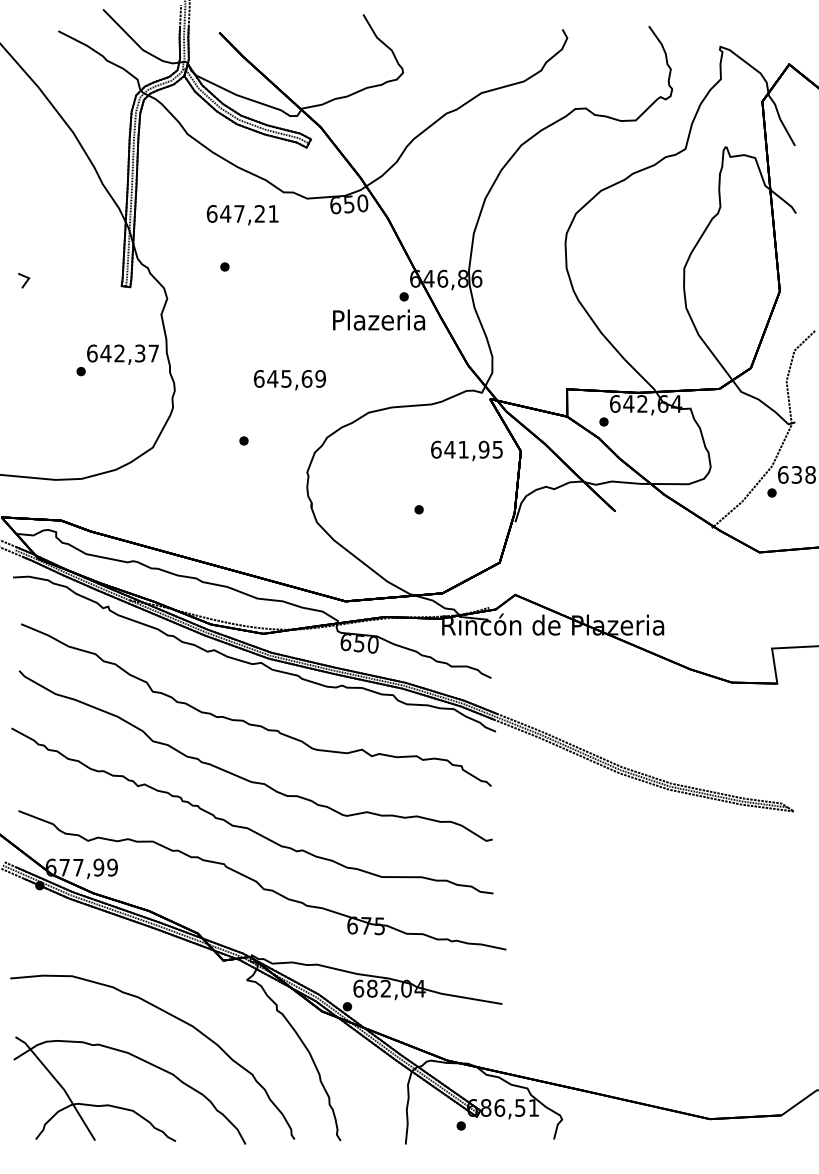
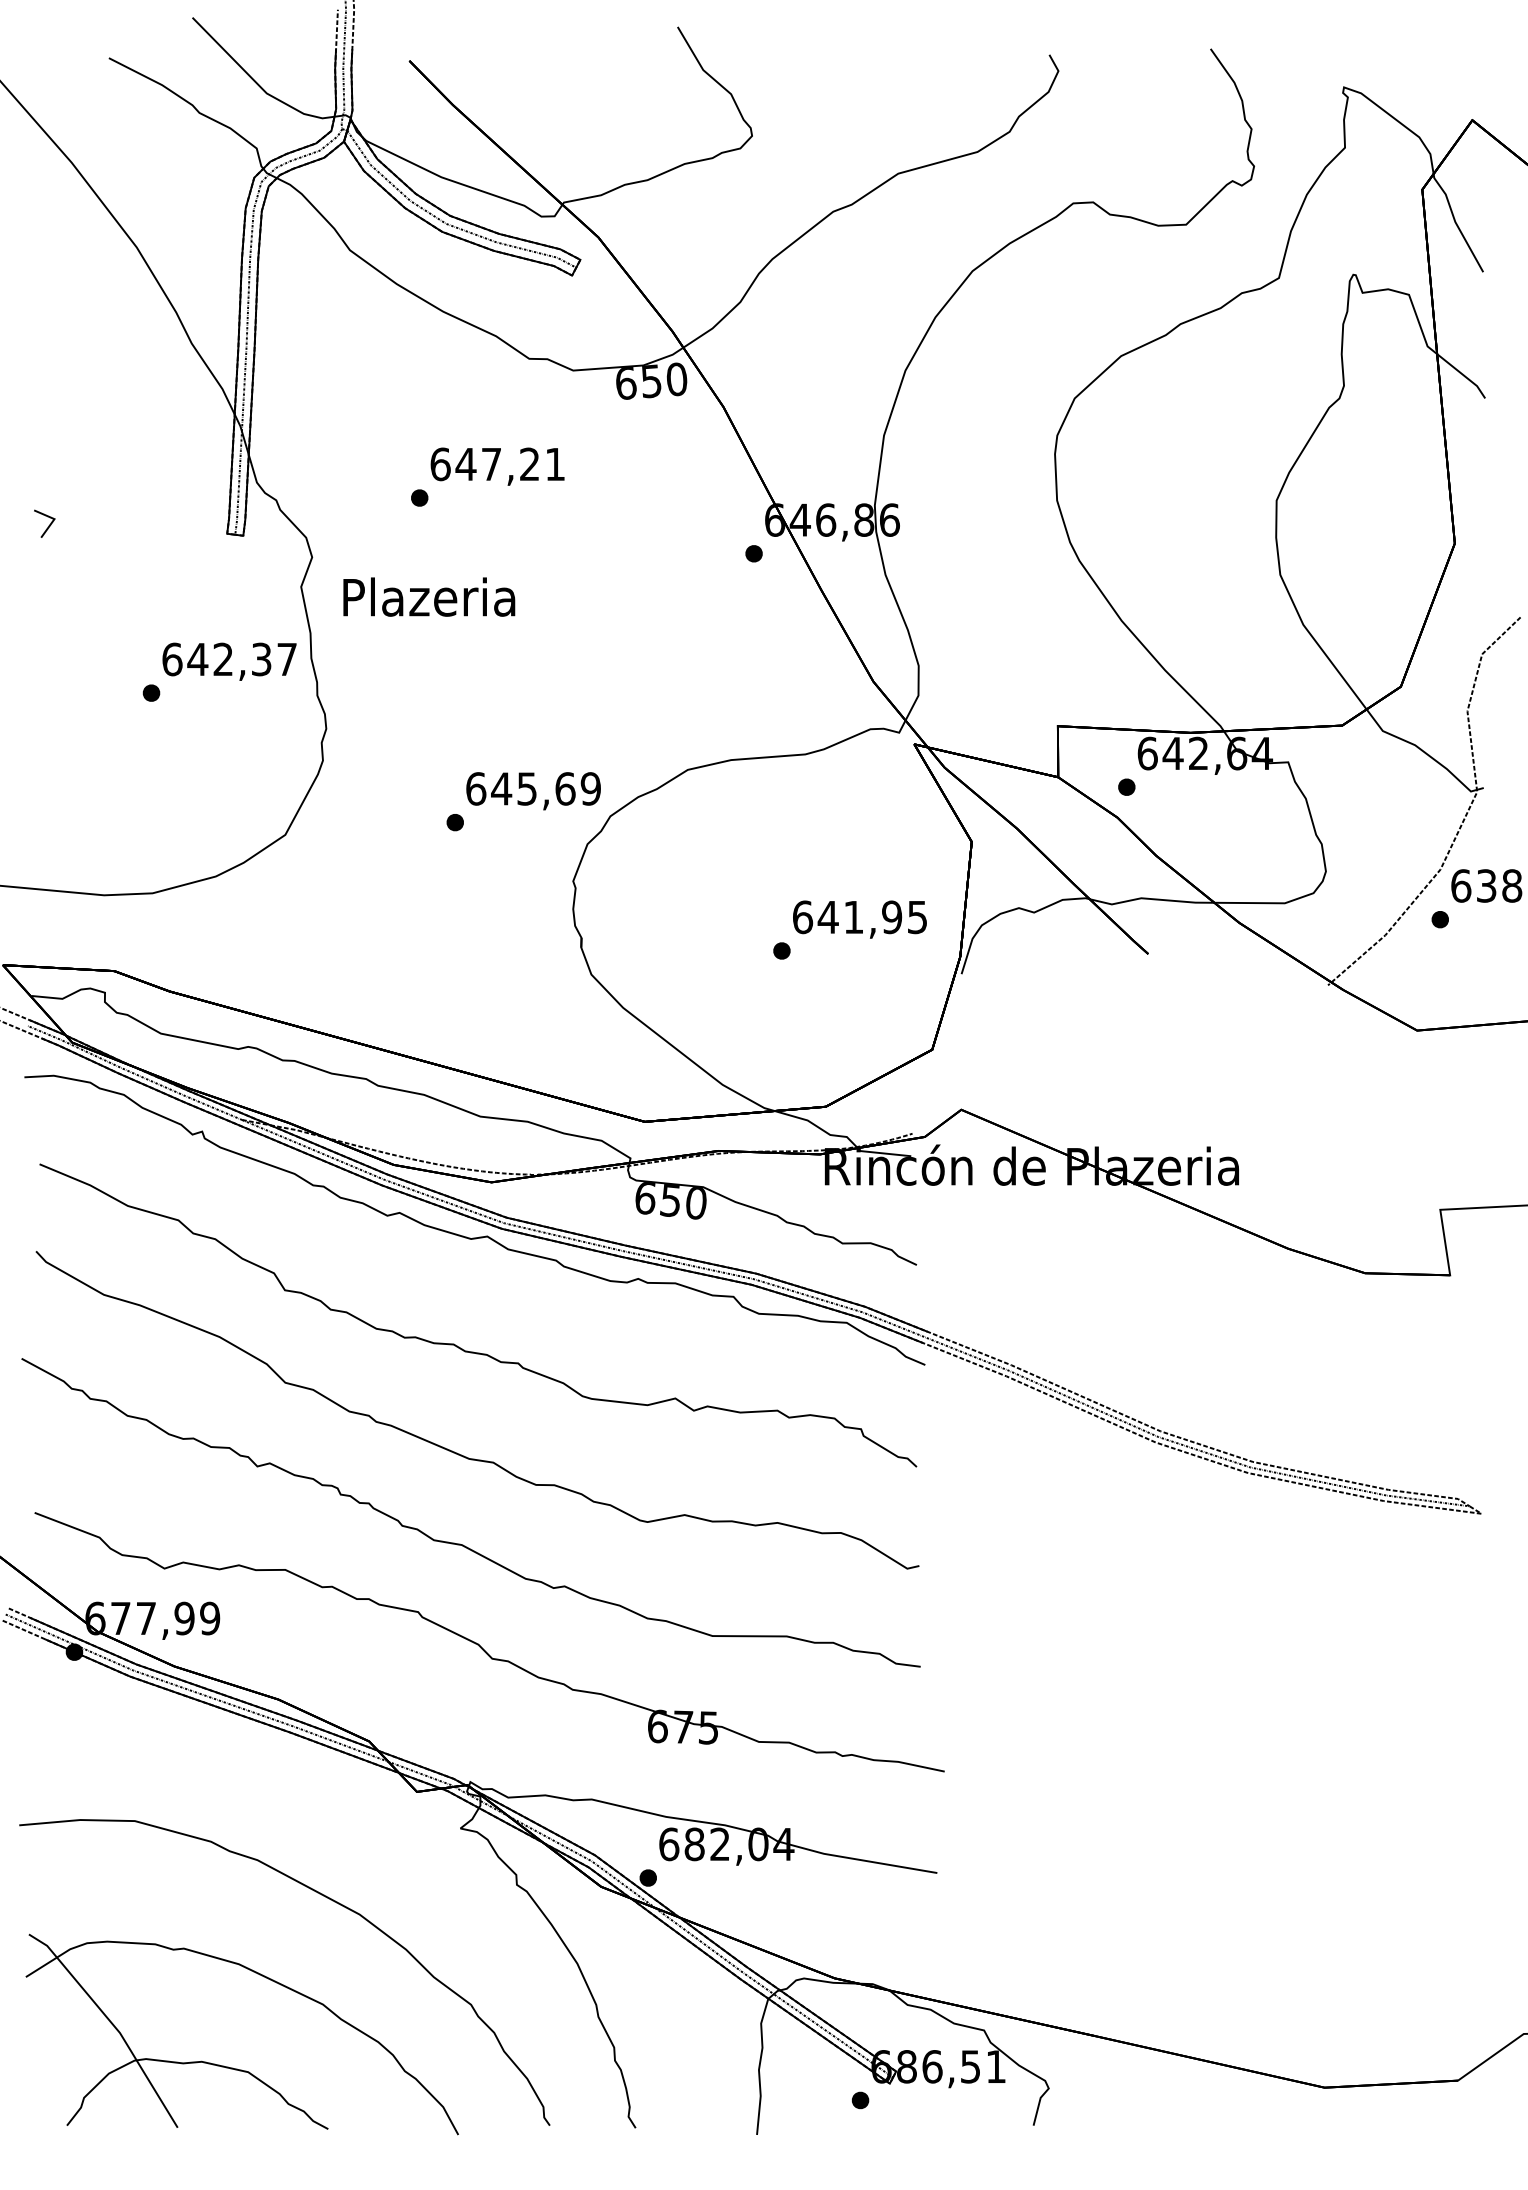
text: (242, 215) -> (497, 467), moved
text: (379, 319) -> (430, 596), moved
text: (289, 380) -> (532, 791), moved
text: (466, 450) -> (859, 918), moved

